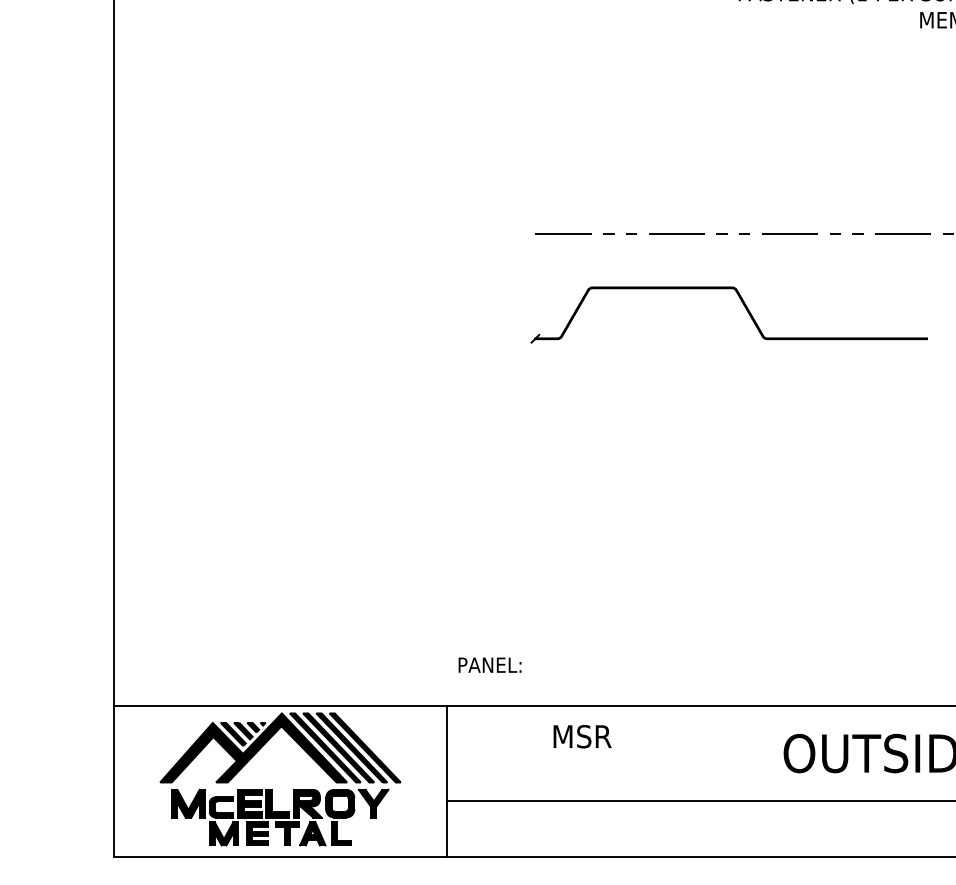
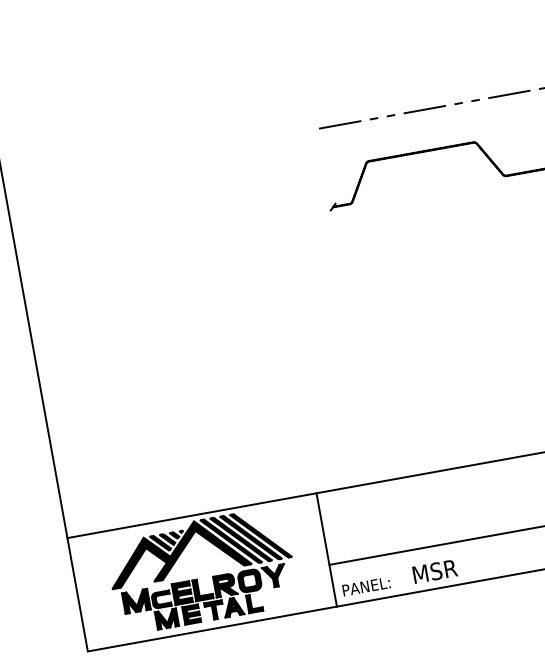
text: (489, 664) -> (365, 586), moved
text: (582, 736) -> (435, 571), moved

